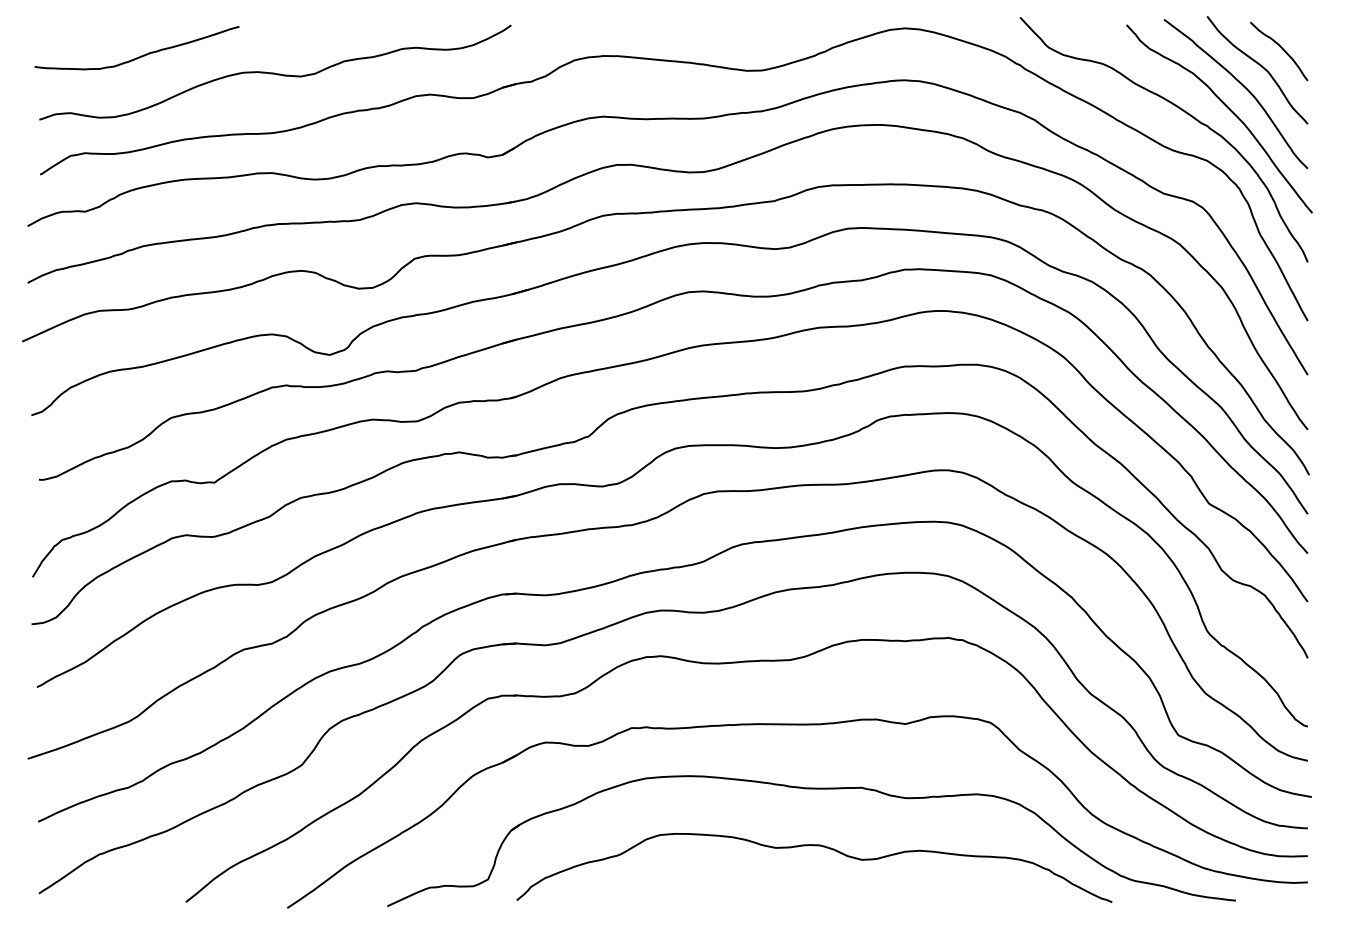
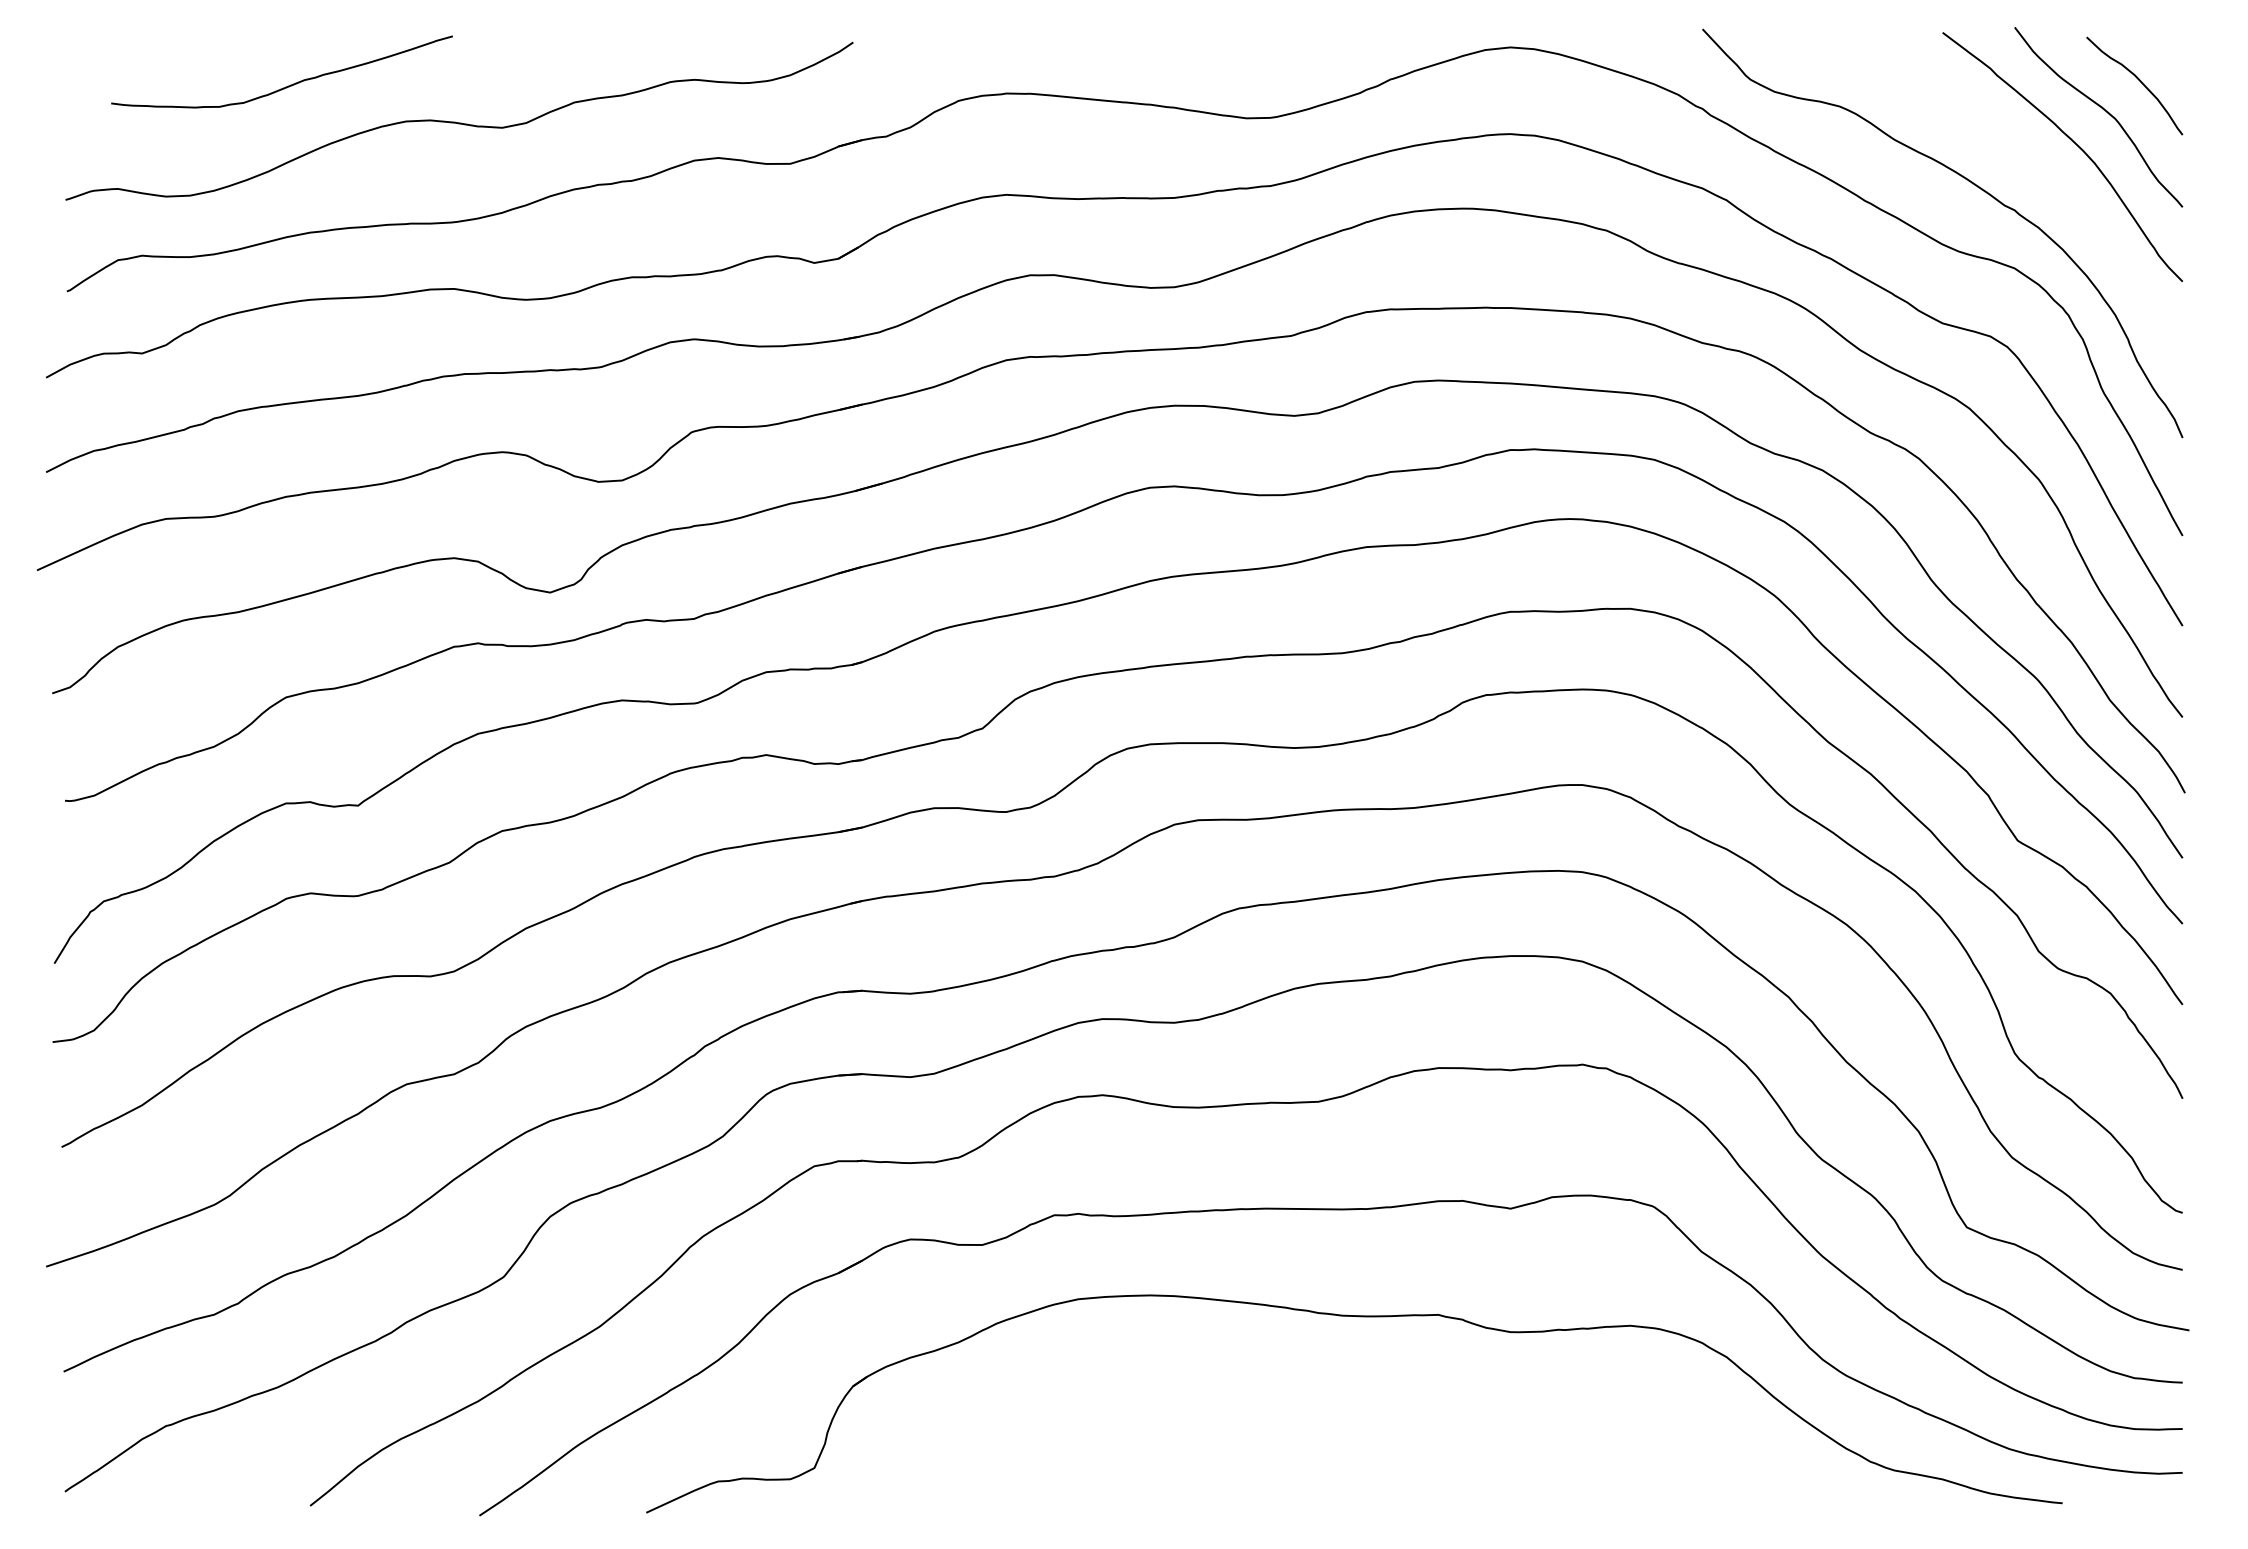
curve: (138, 56) -> (284, 86), moved
curve: (1228, 109) -> (2050, 182), removed
curve: (814, 846) -> (1359, 1412), removed

